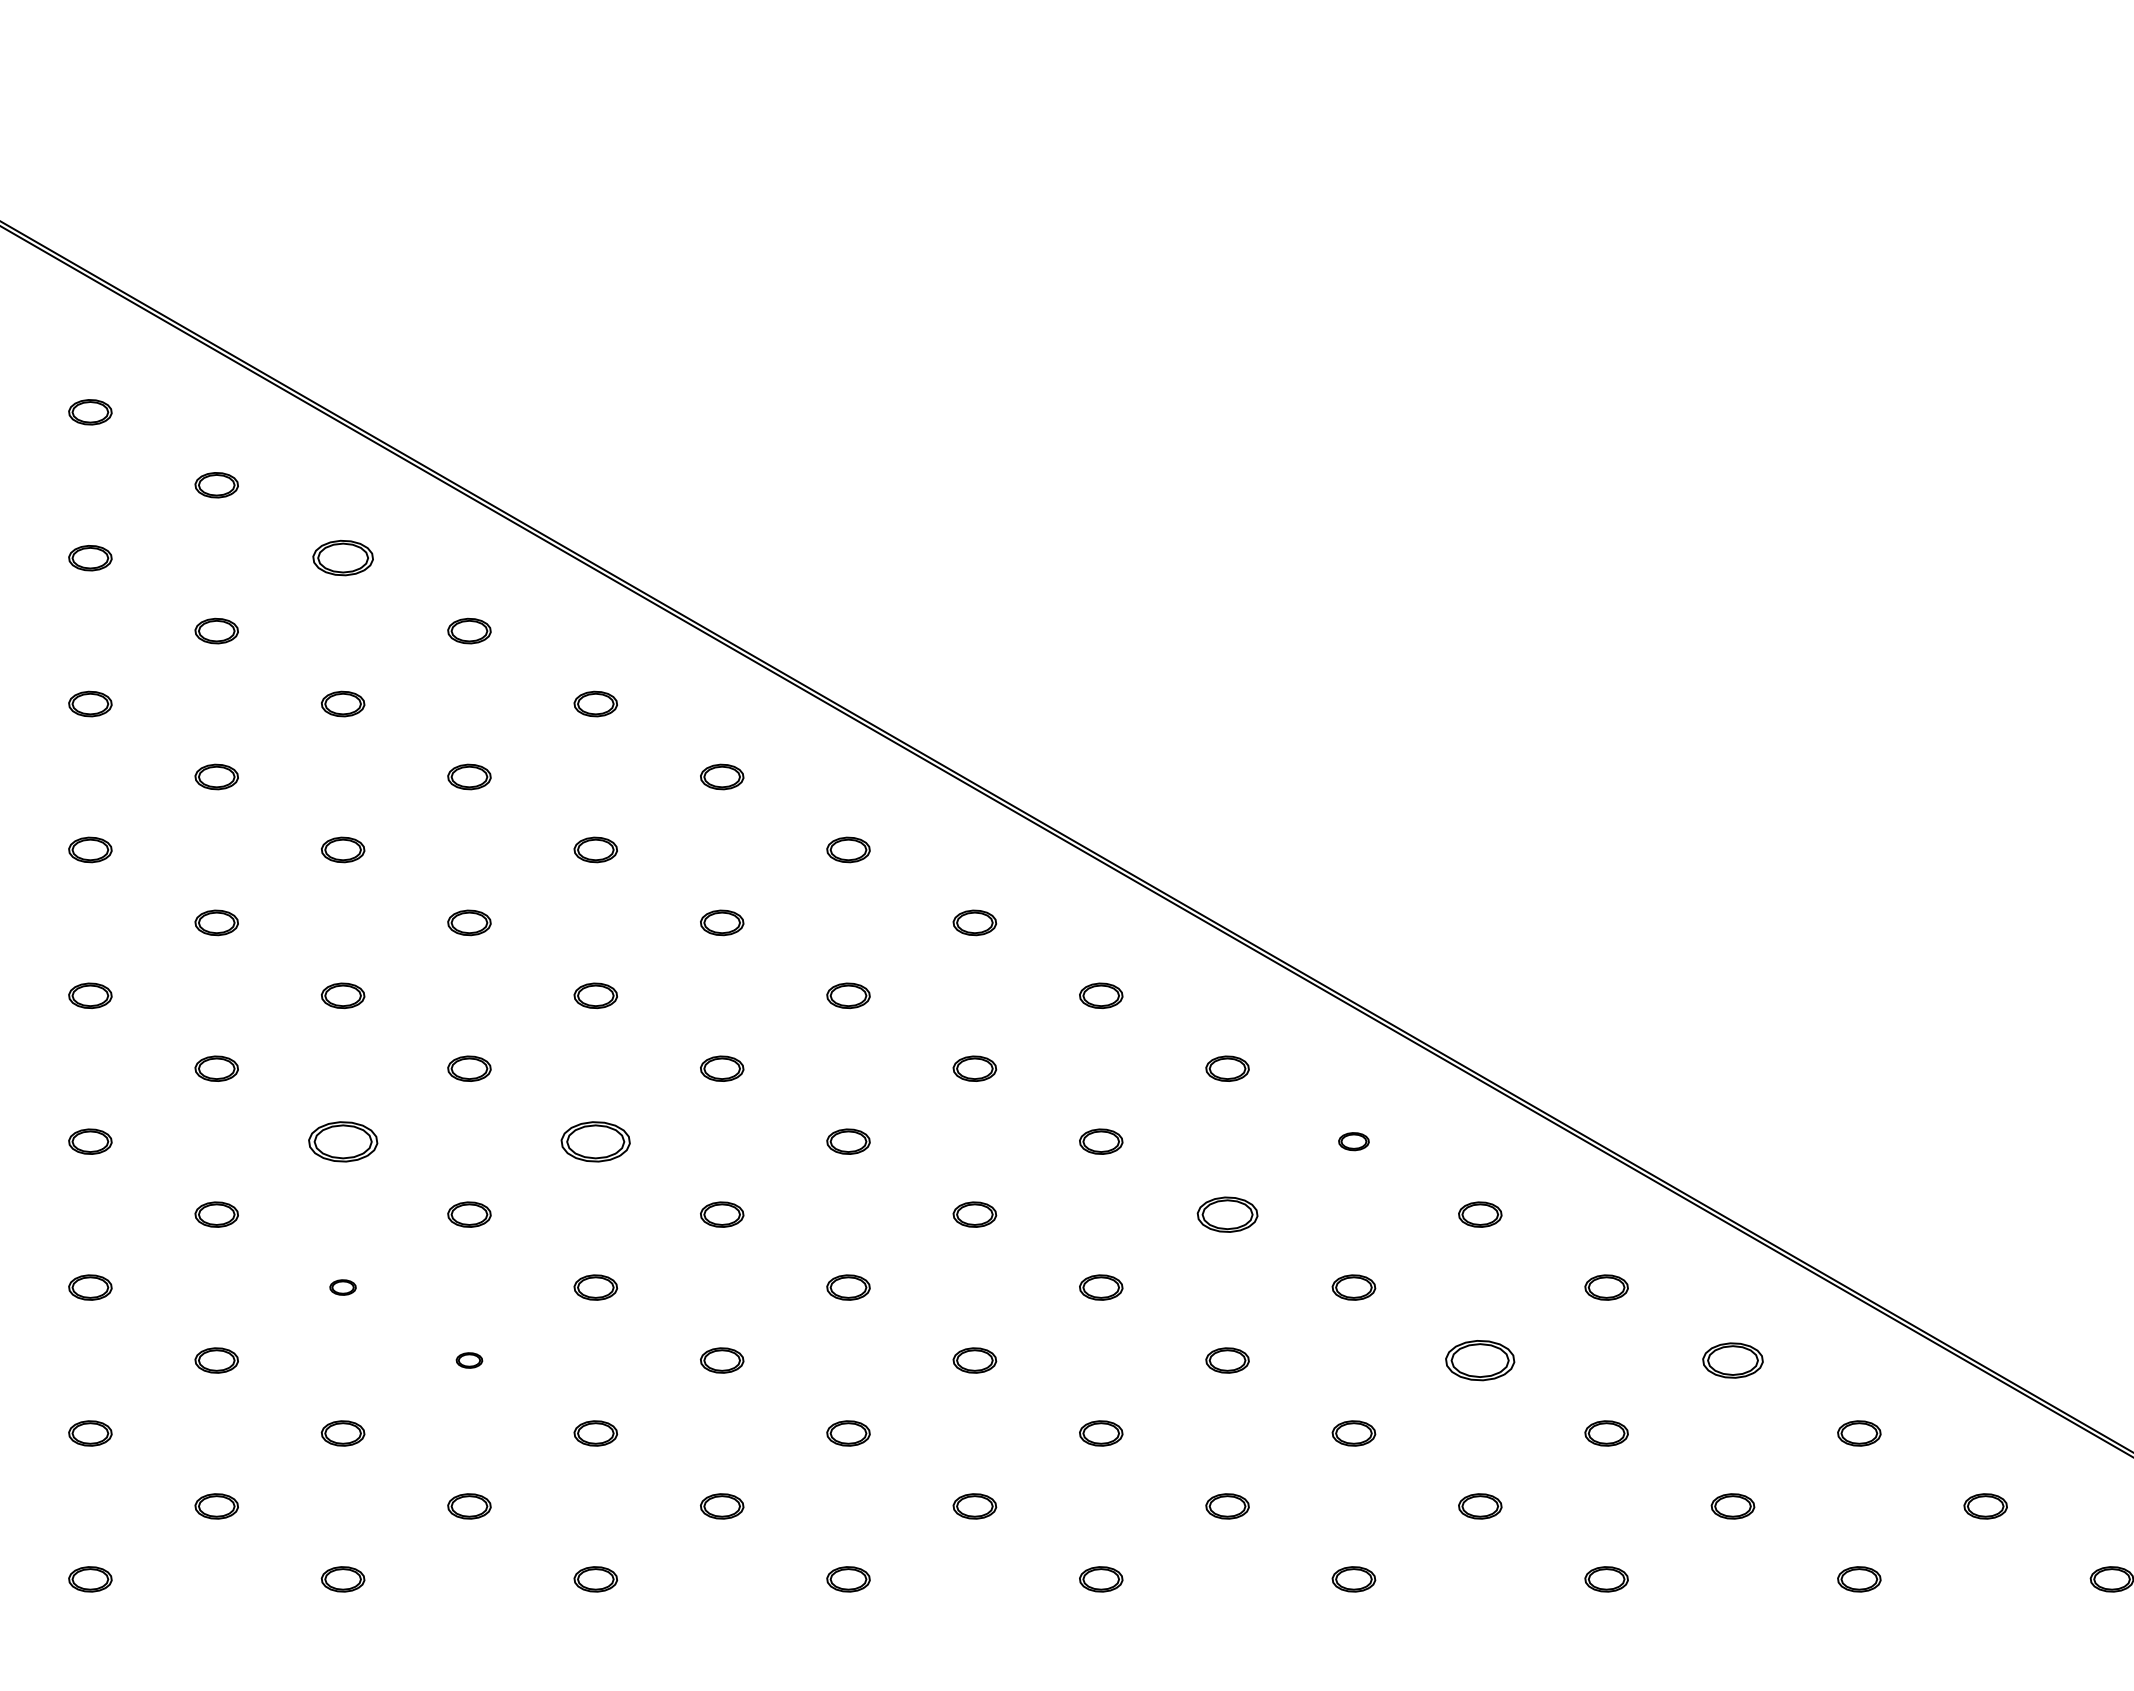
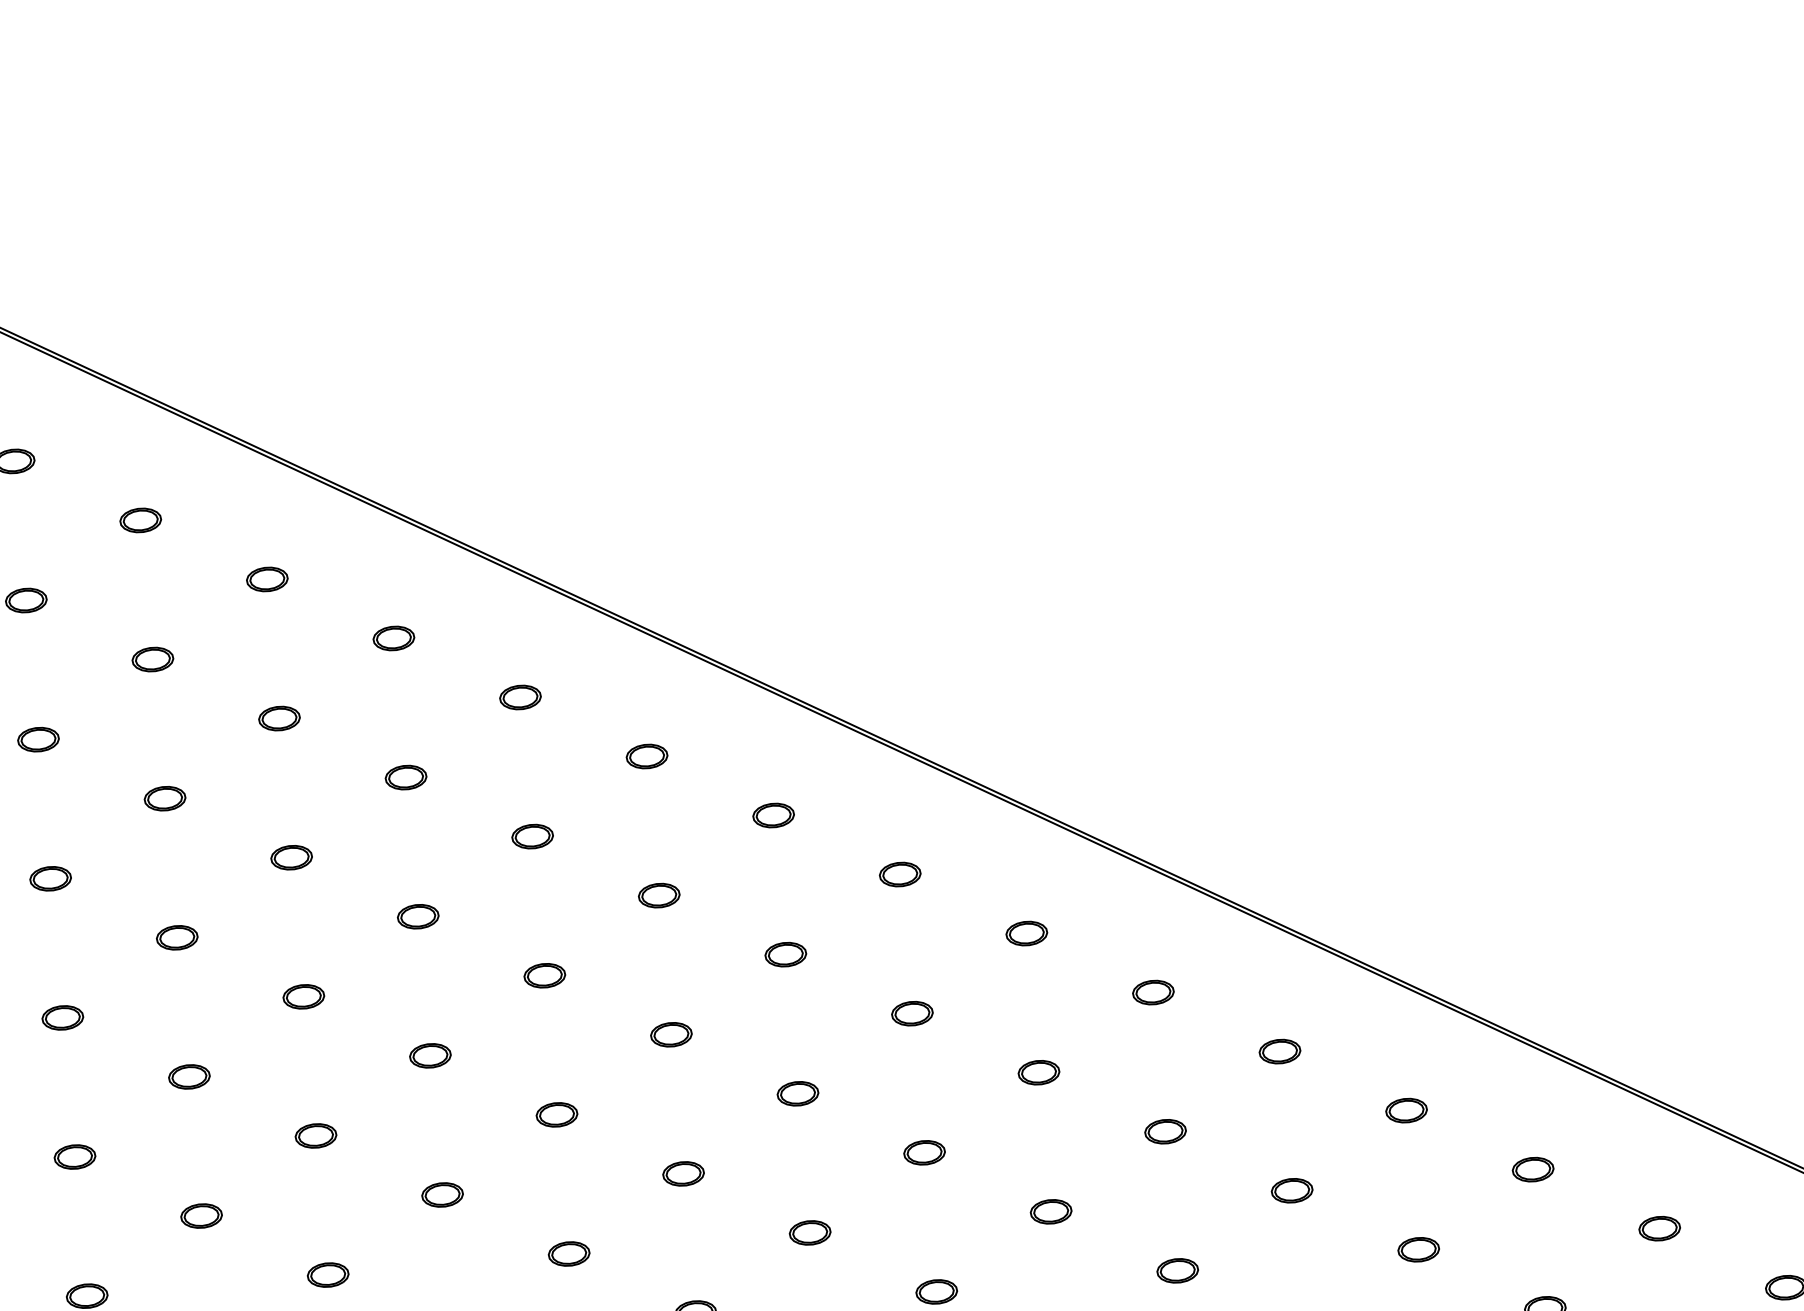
part: (342, 558) -> (140, 520), size x0.71
part: (342, 1141) -> (188, 1076), size x0.62
part: (595, 1141) -> (430, 1055), size x0.62
part: (1353, 1141) -> (1152, 992), size x1.43
part: (1227, 1214) -> (1038, 1072), size x0.71
part: (342, 1287) -> (201, 1216), size x1.67
part: (469, 1360) -> (328, 1275), size x1.67
part: (1480, 1360) -> (1292, 1190), size x0.62
part: (1732, 1360) -> (1532, 1169), size x0.71

